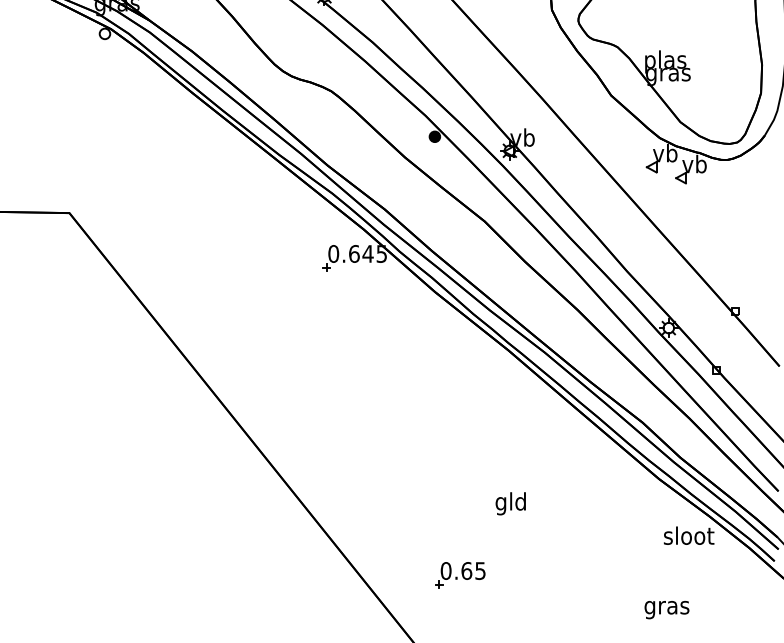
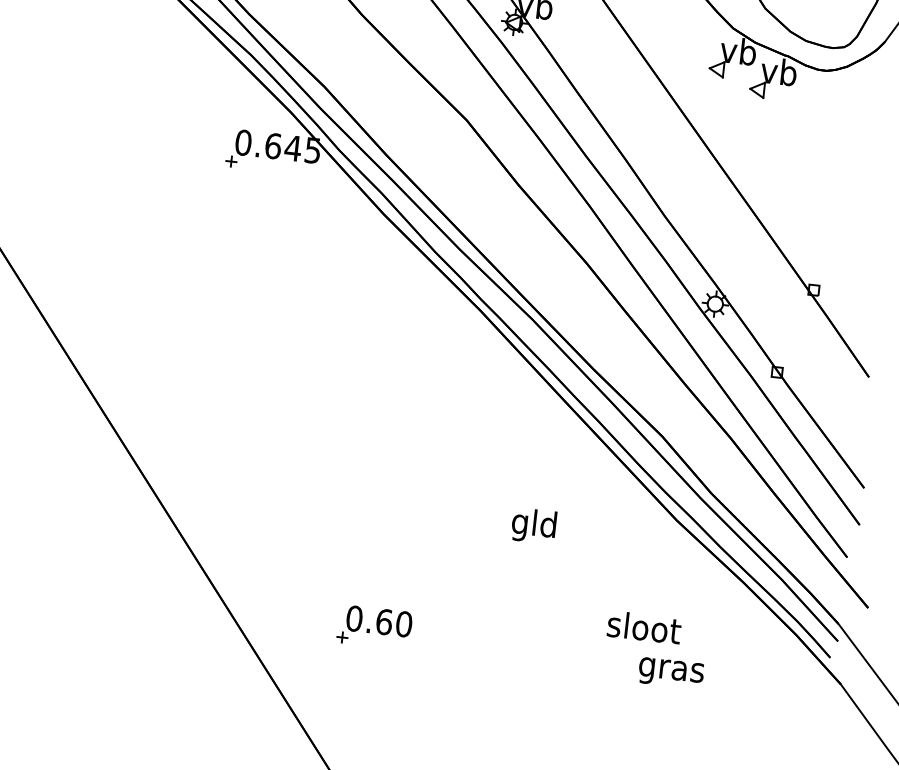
text: (510, 503) -> (533, 525), moved
text: (689, 535) -> (644, 627), moved
text: (480, 570) -> (404, 623), 0.65 -> 0.60
text: (666, 610) -> (670, 673), moved

